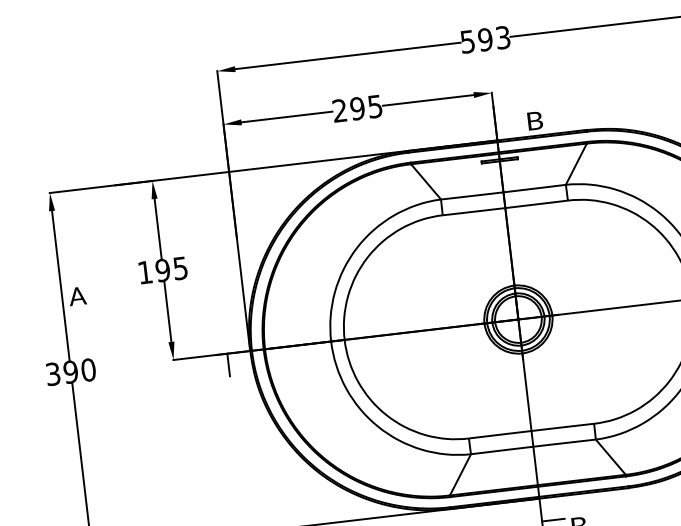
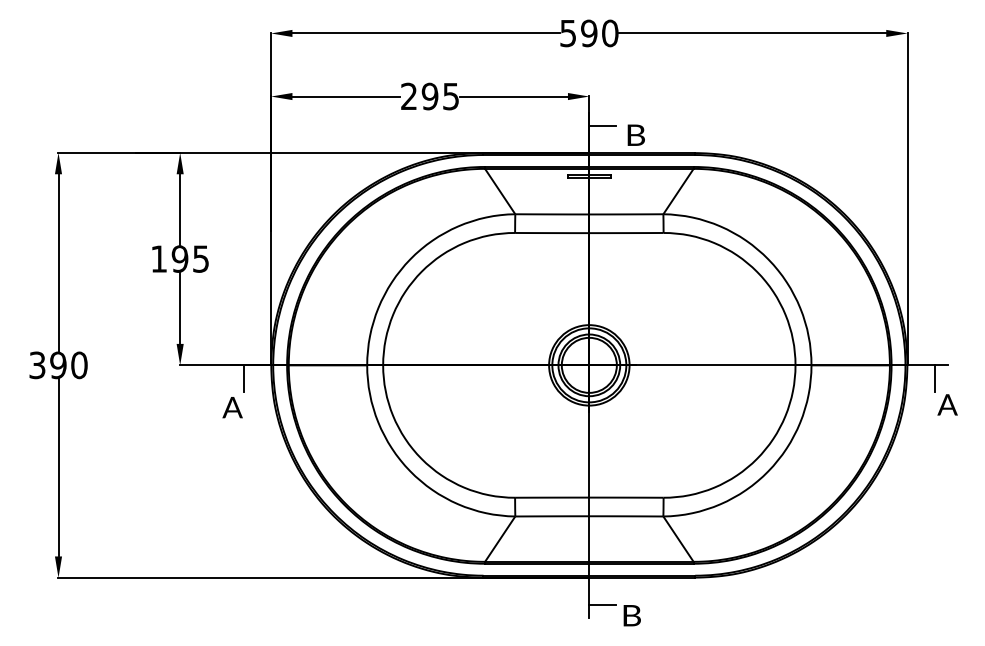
text: (503, 37) -> (610, 33), 593 -> 590
line: (505, 116) -> (602, 125), added
text: (77, 296) -> (232, 407), moved

